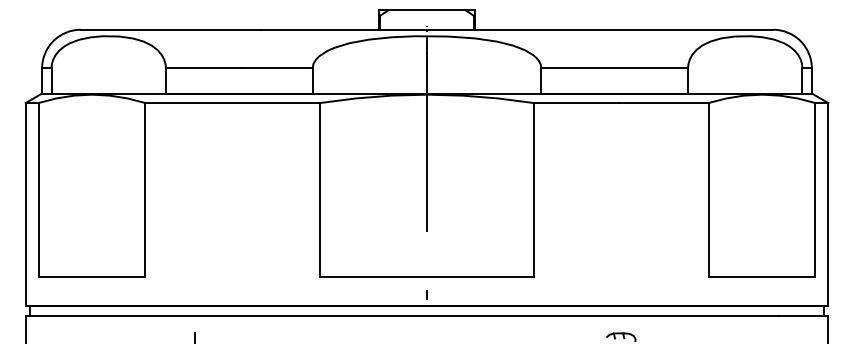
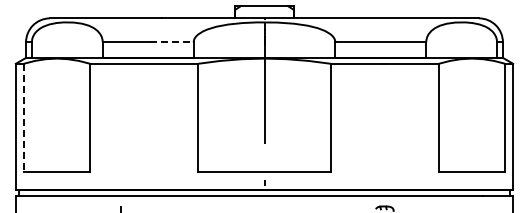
line: (276, 68) -> (171, 42), solid -> dashed
line: (37, 189) -> (23, 117), solid -> dashed

